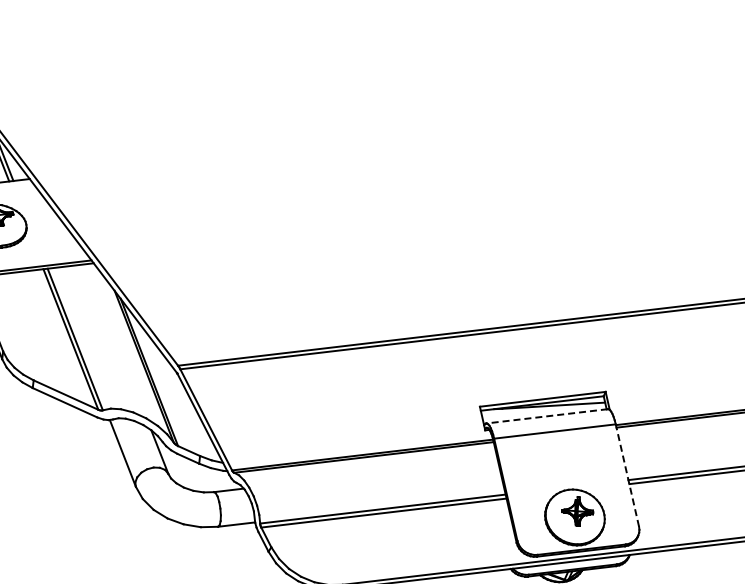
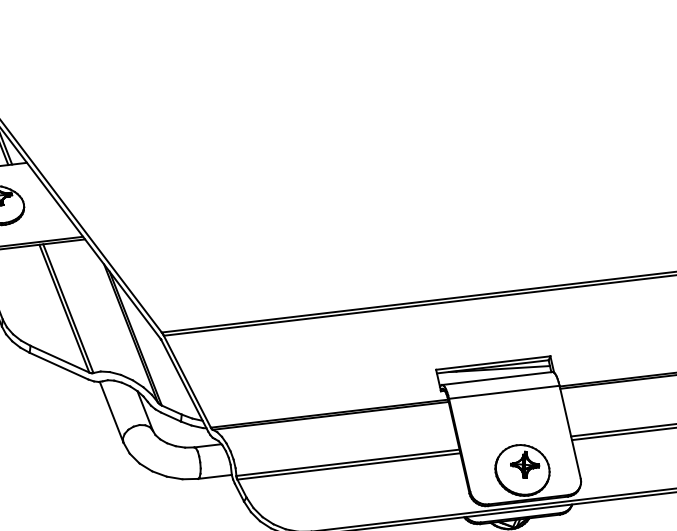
line: (546, 416) -> (496, 378), dashed -> solid
line: (627, 475) -> (570, 432), dashed -> solid

